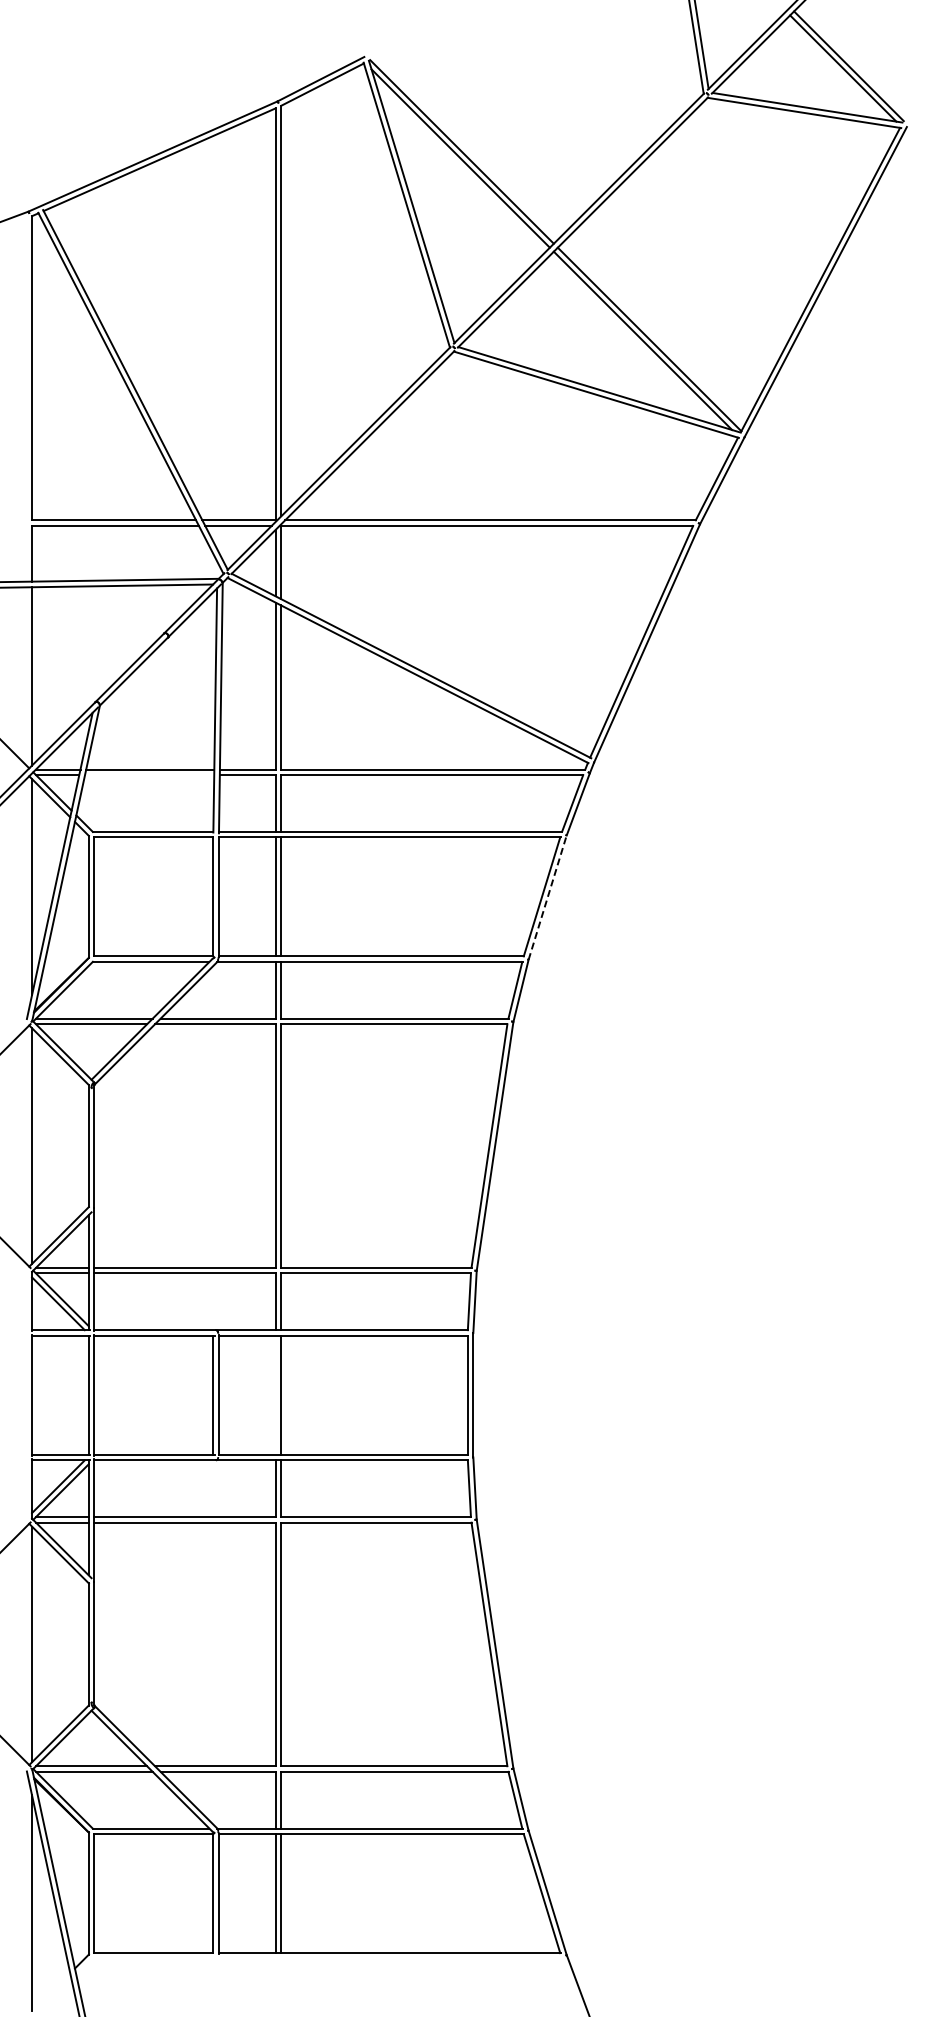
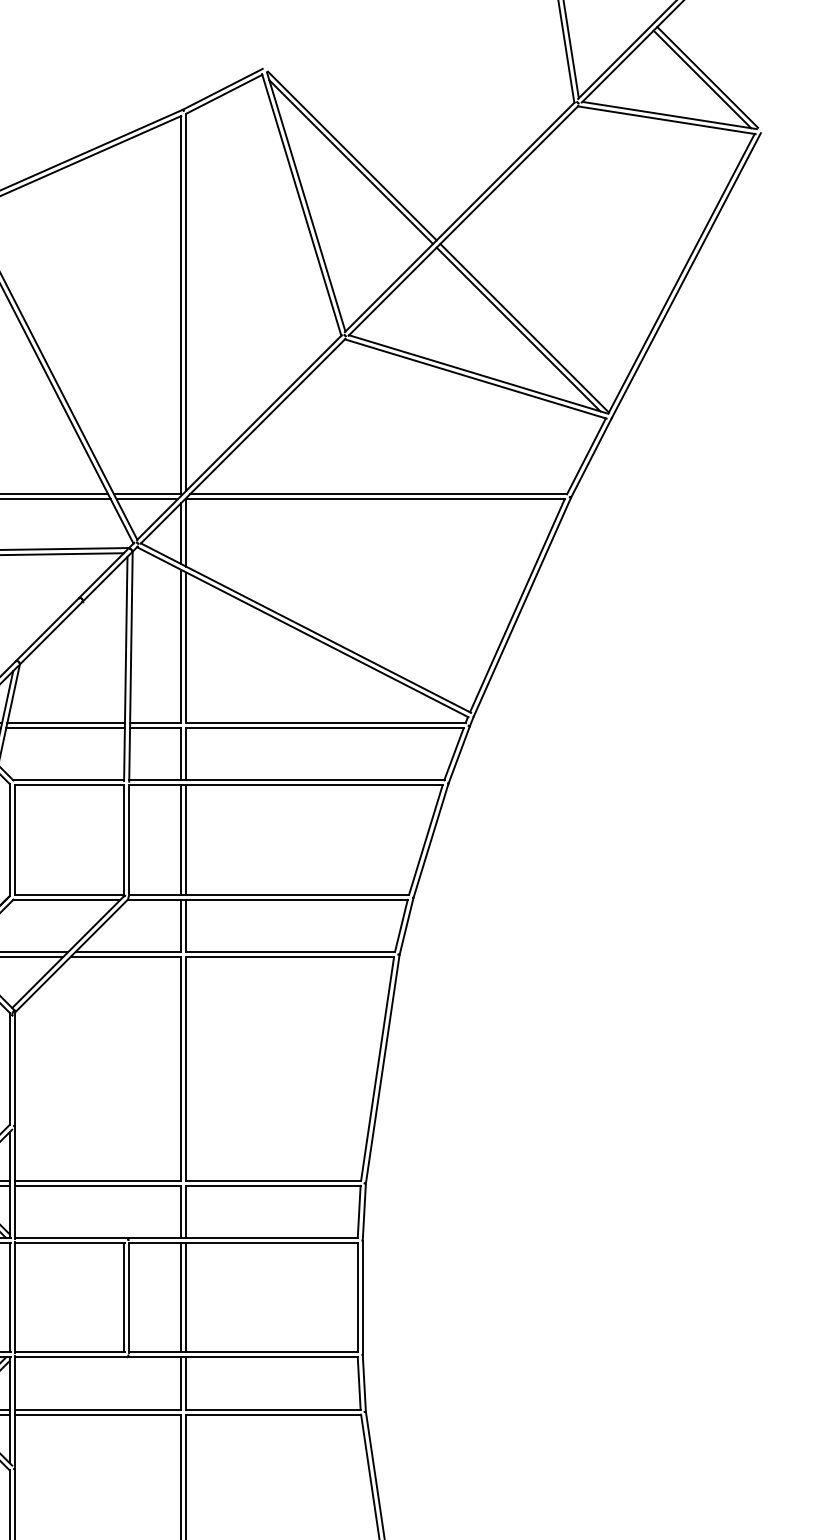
line: (149, 775) -> (65, 728), added
line: (547, 897) -> (430, 840), dashed -> solid
line: (275, 1394) -> (181, 1296), added

